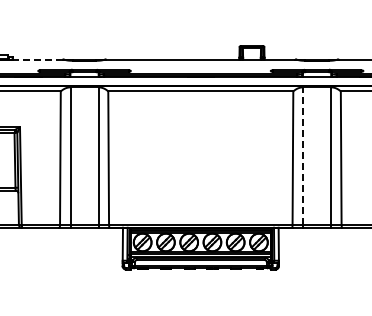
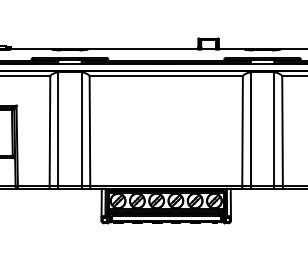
line: (37, 59) -> (30, 49), dashed -> solid
line: (303, 156) -> (251, 129), dashed -> solid

